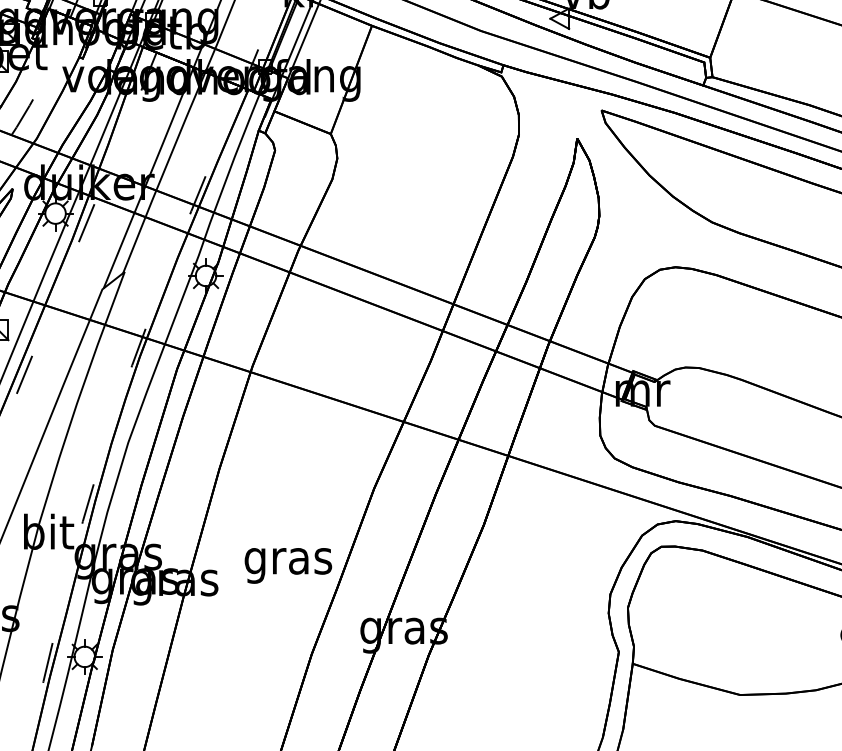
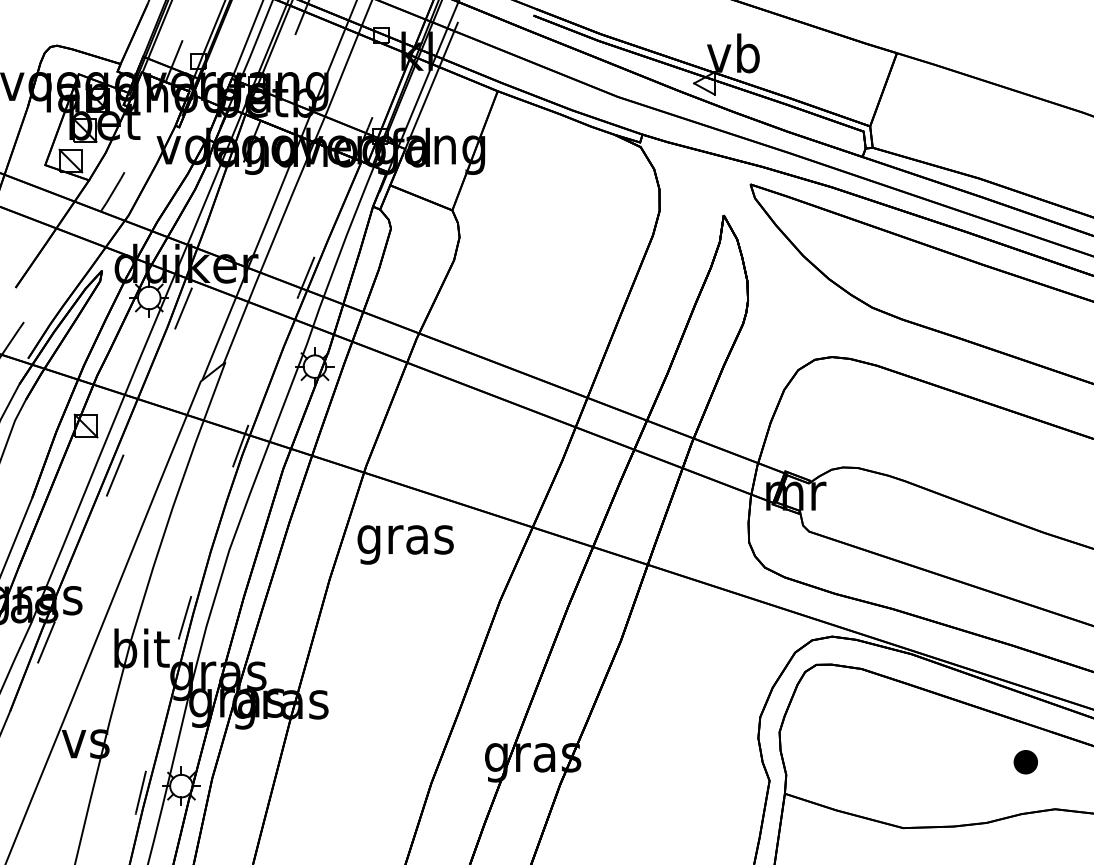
text: (288, 565) -> (405, 544), moved

